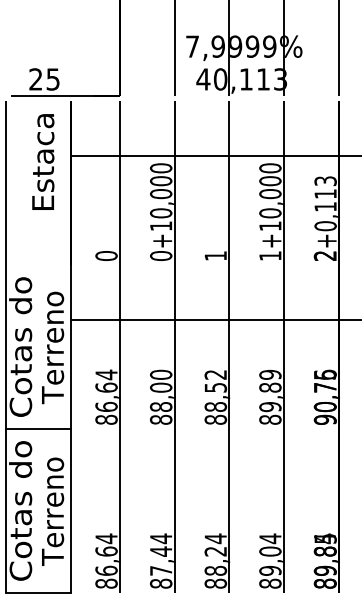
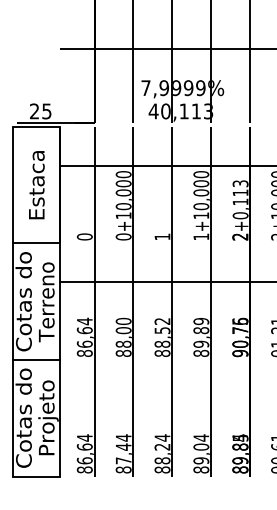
line: (37, 100) -> (35, 126), added
text: (42, 162) -> (36, 185), moved
line: (37, 265) -> (35, 243), added
text: (55, 511) -> (48, 418), Terreno -> Projeto

